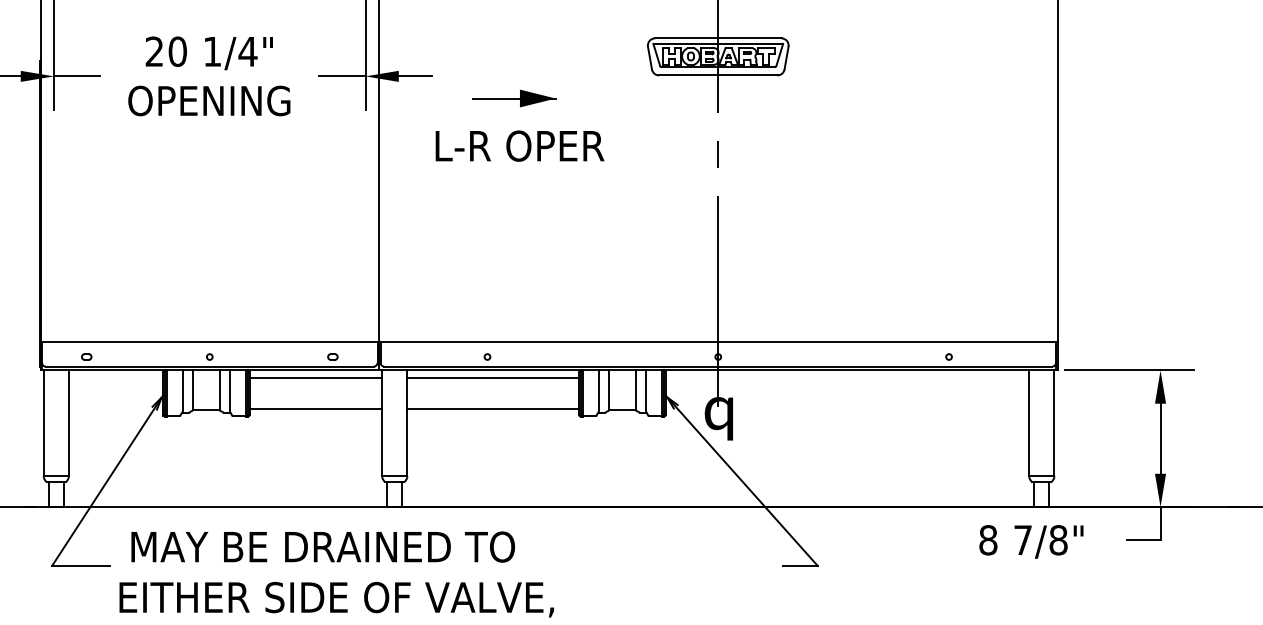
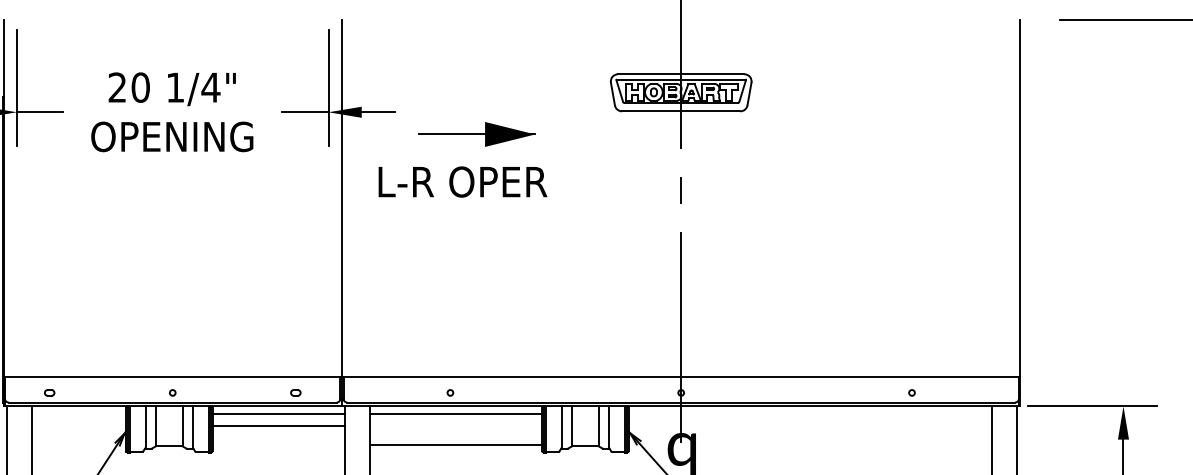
part: (514, 98) -> (477, 134), size x1.4
text: (519, 145) -> (462, 181), moved
line: (315, 408) -> (278, 425), moved

